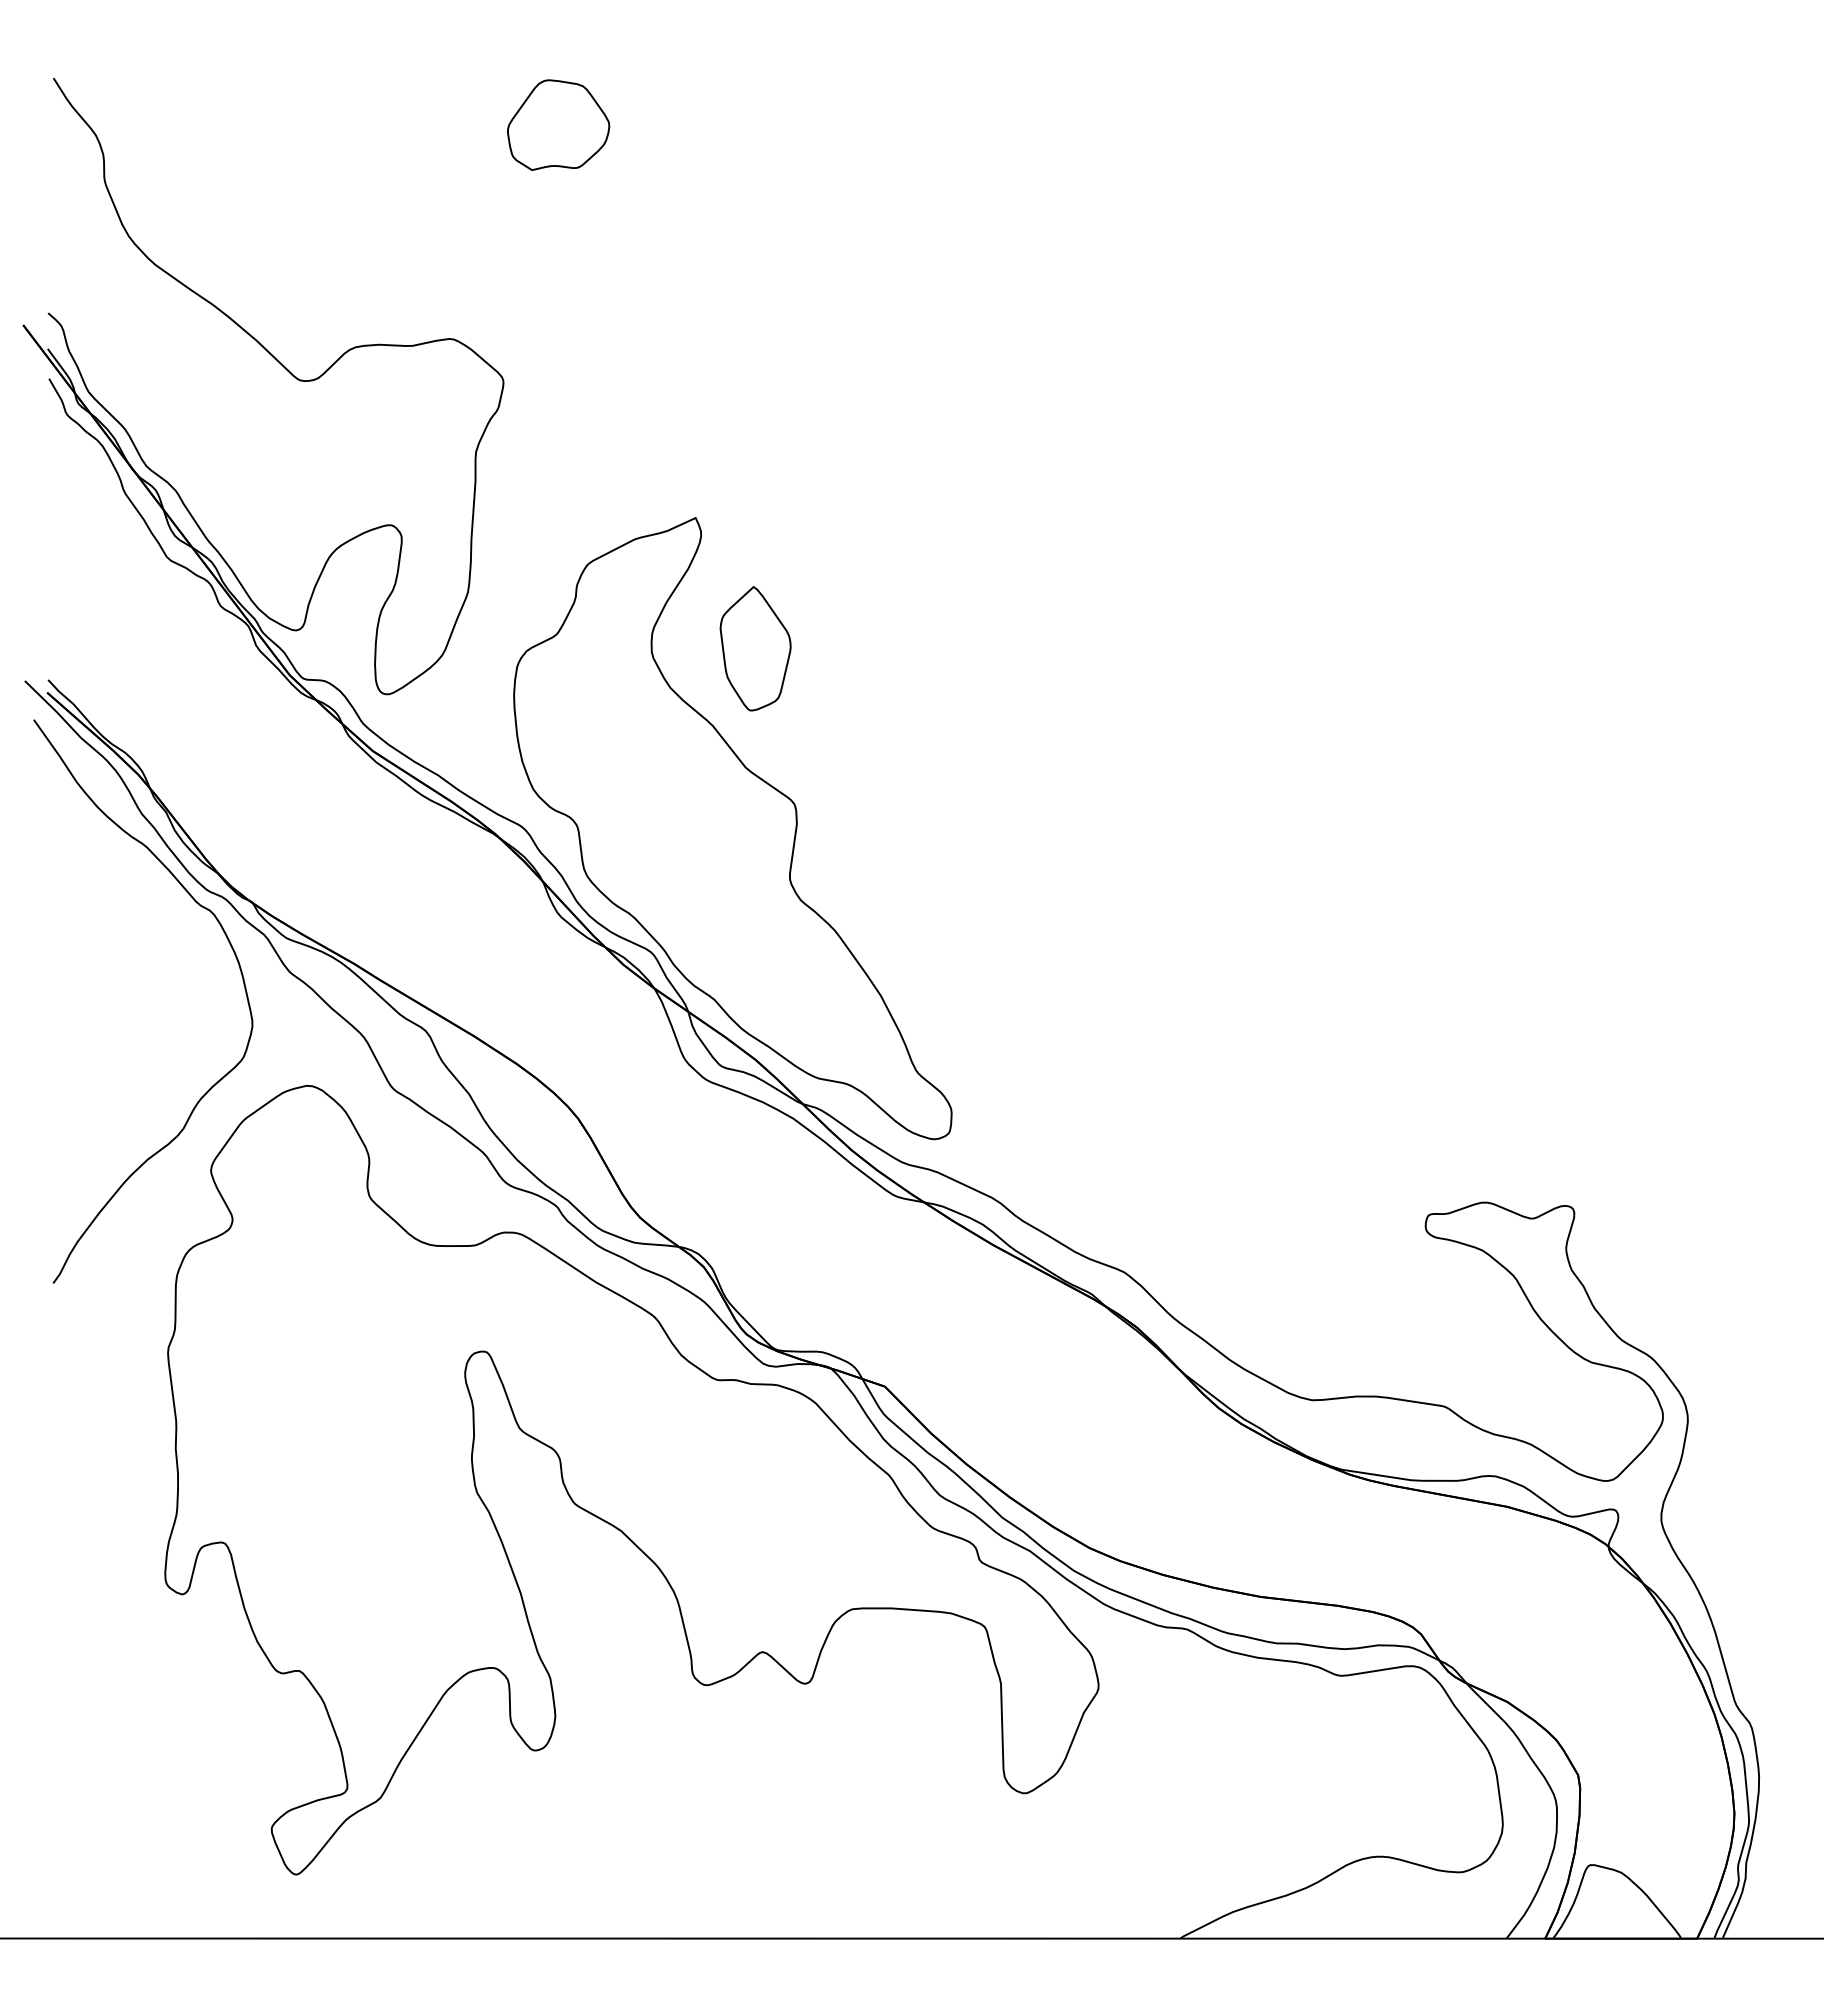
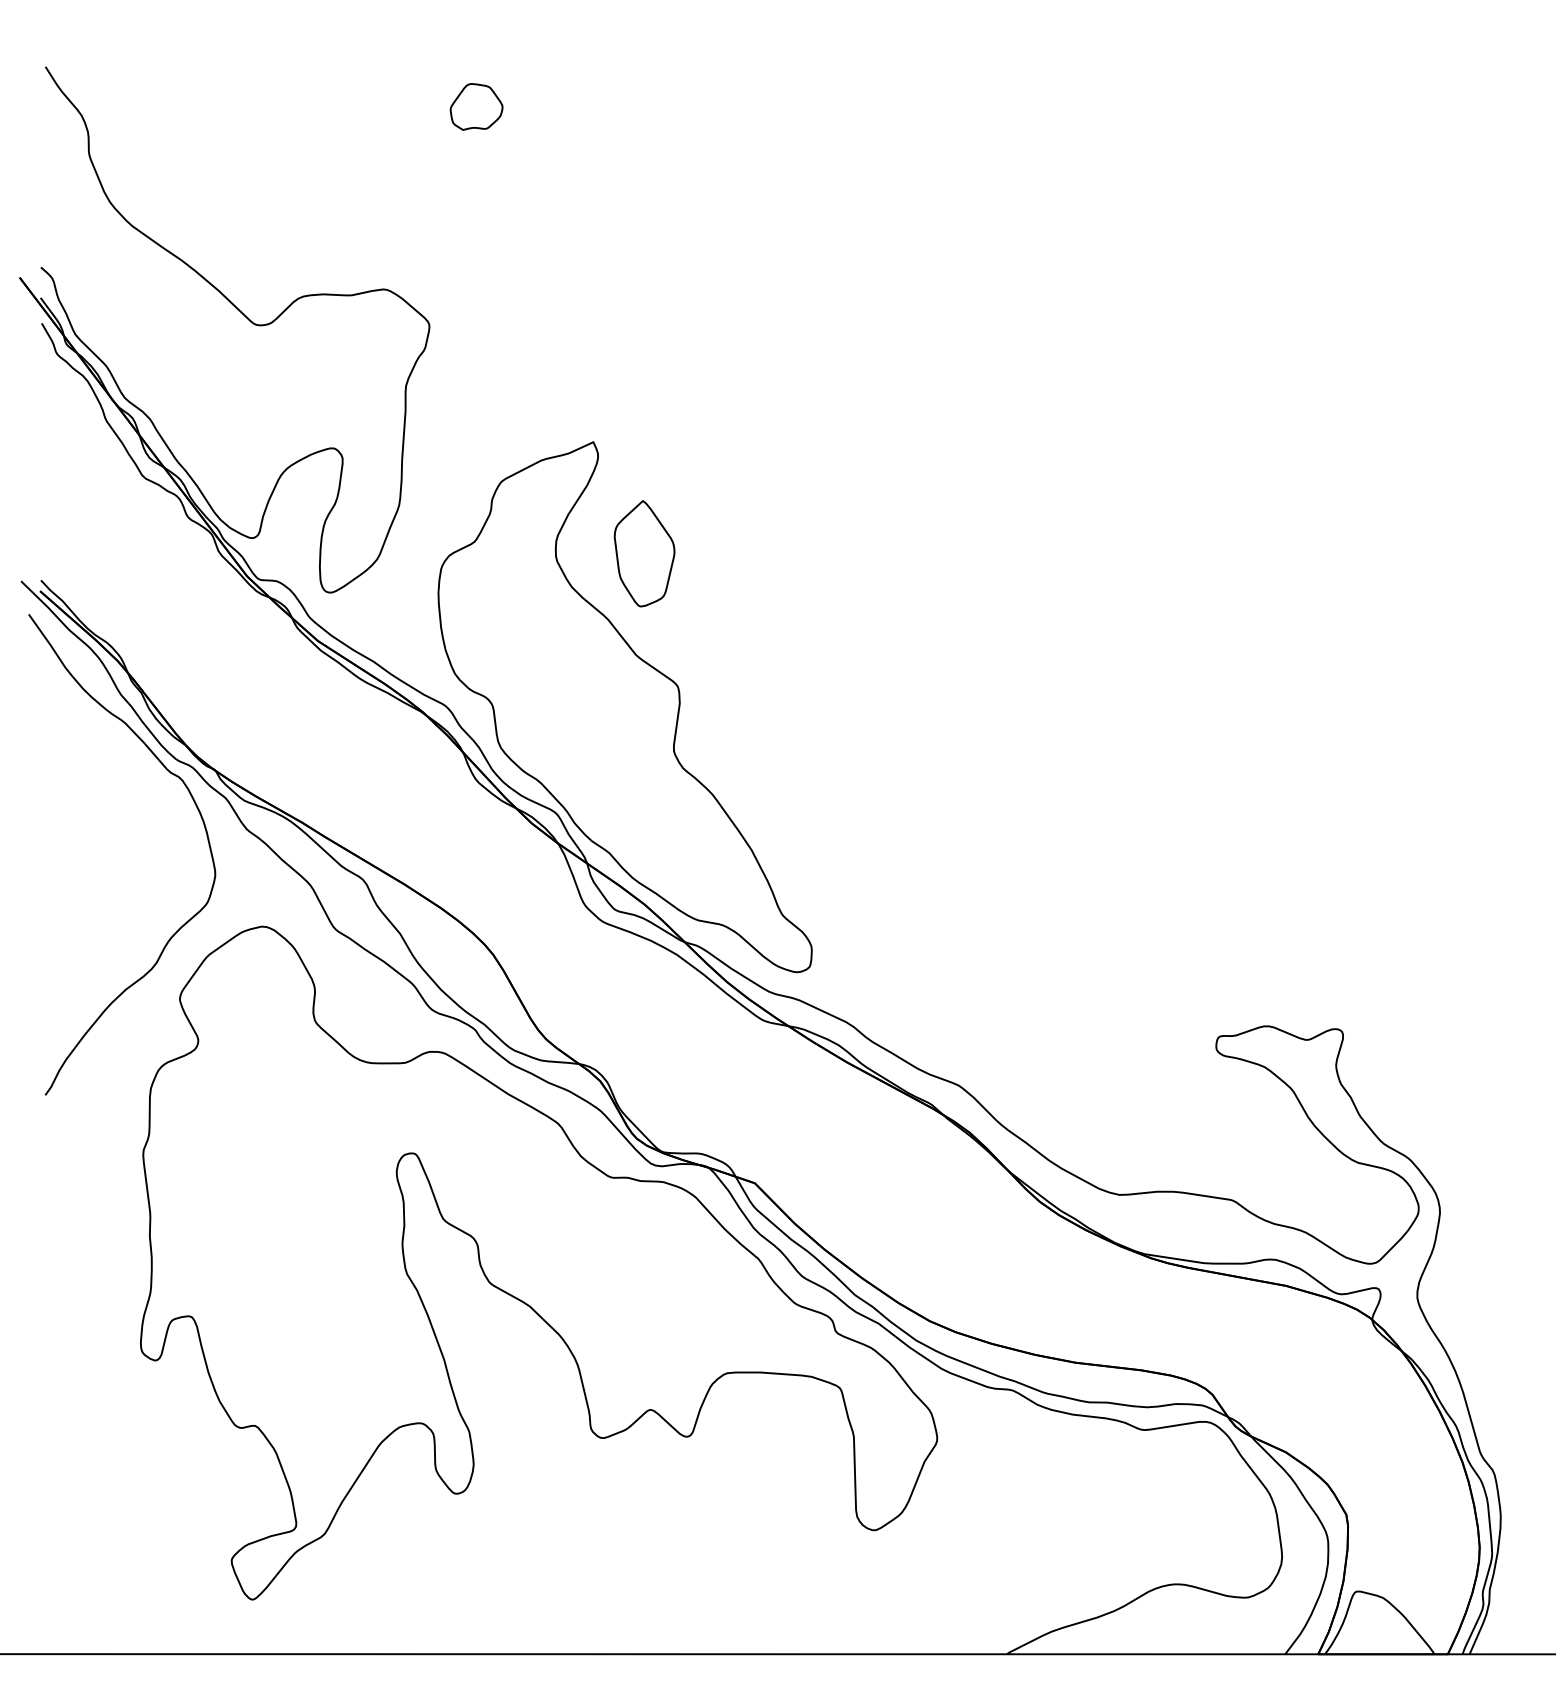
part: (558, 124) -> (476, 106), size x0.6

